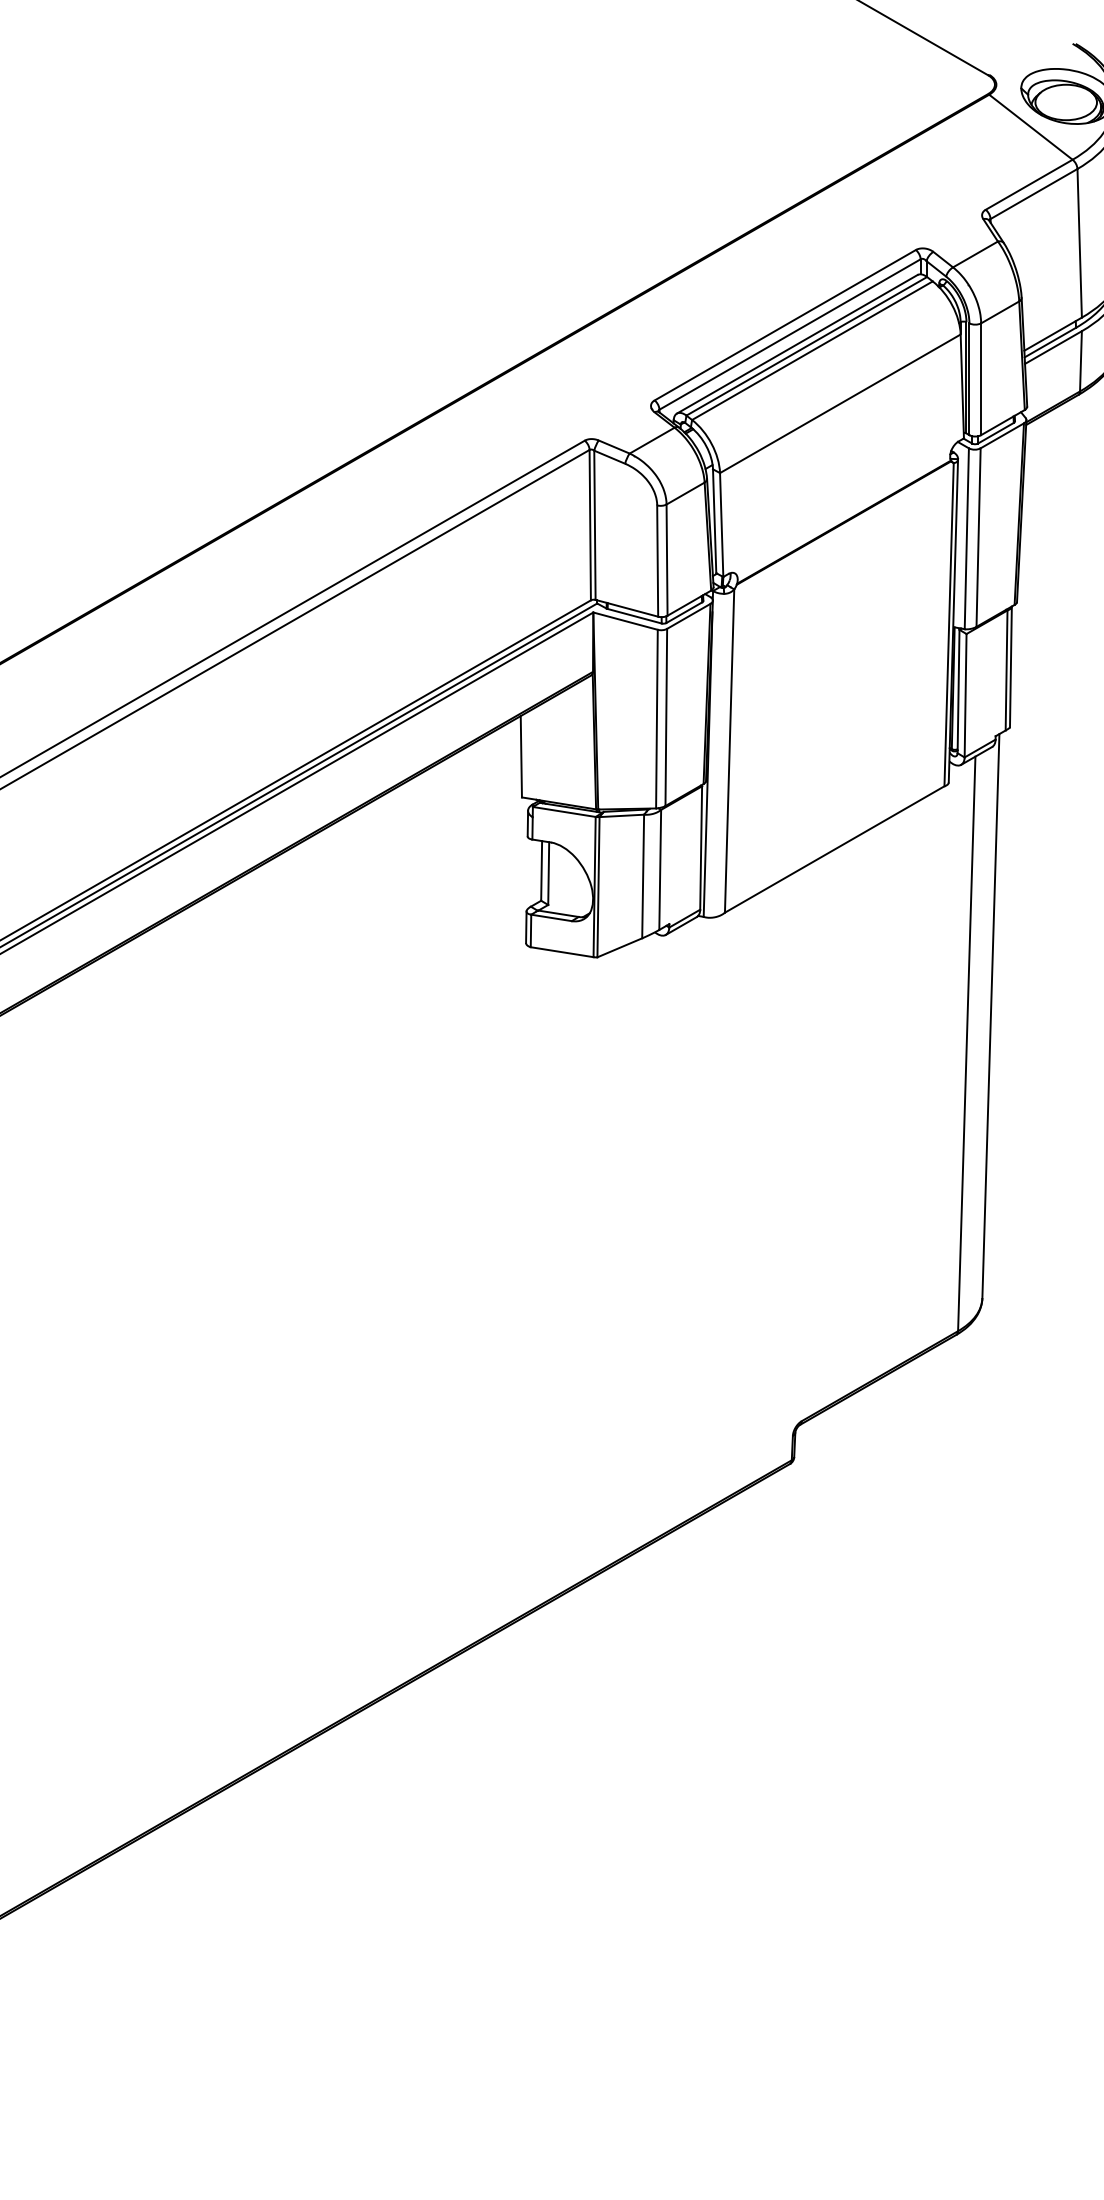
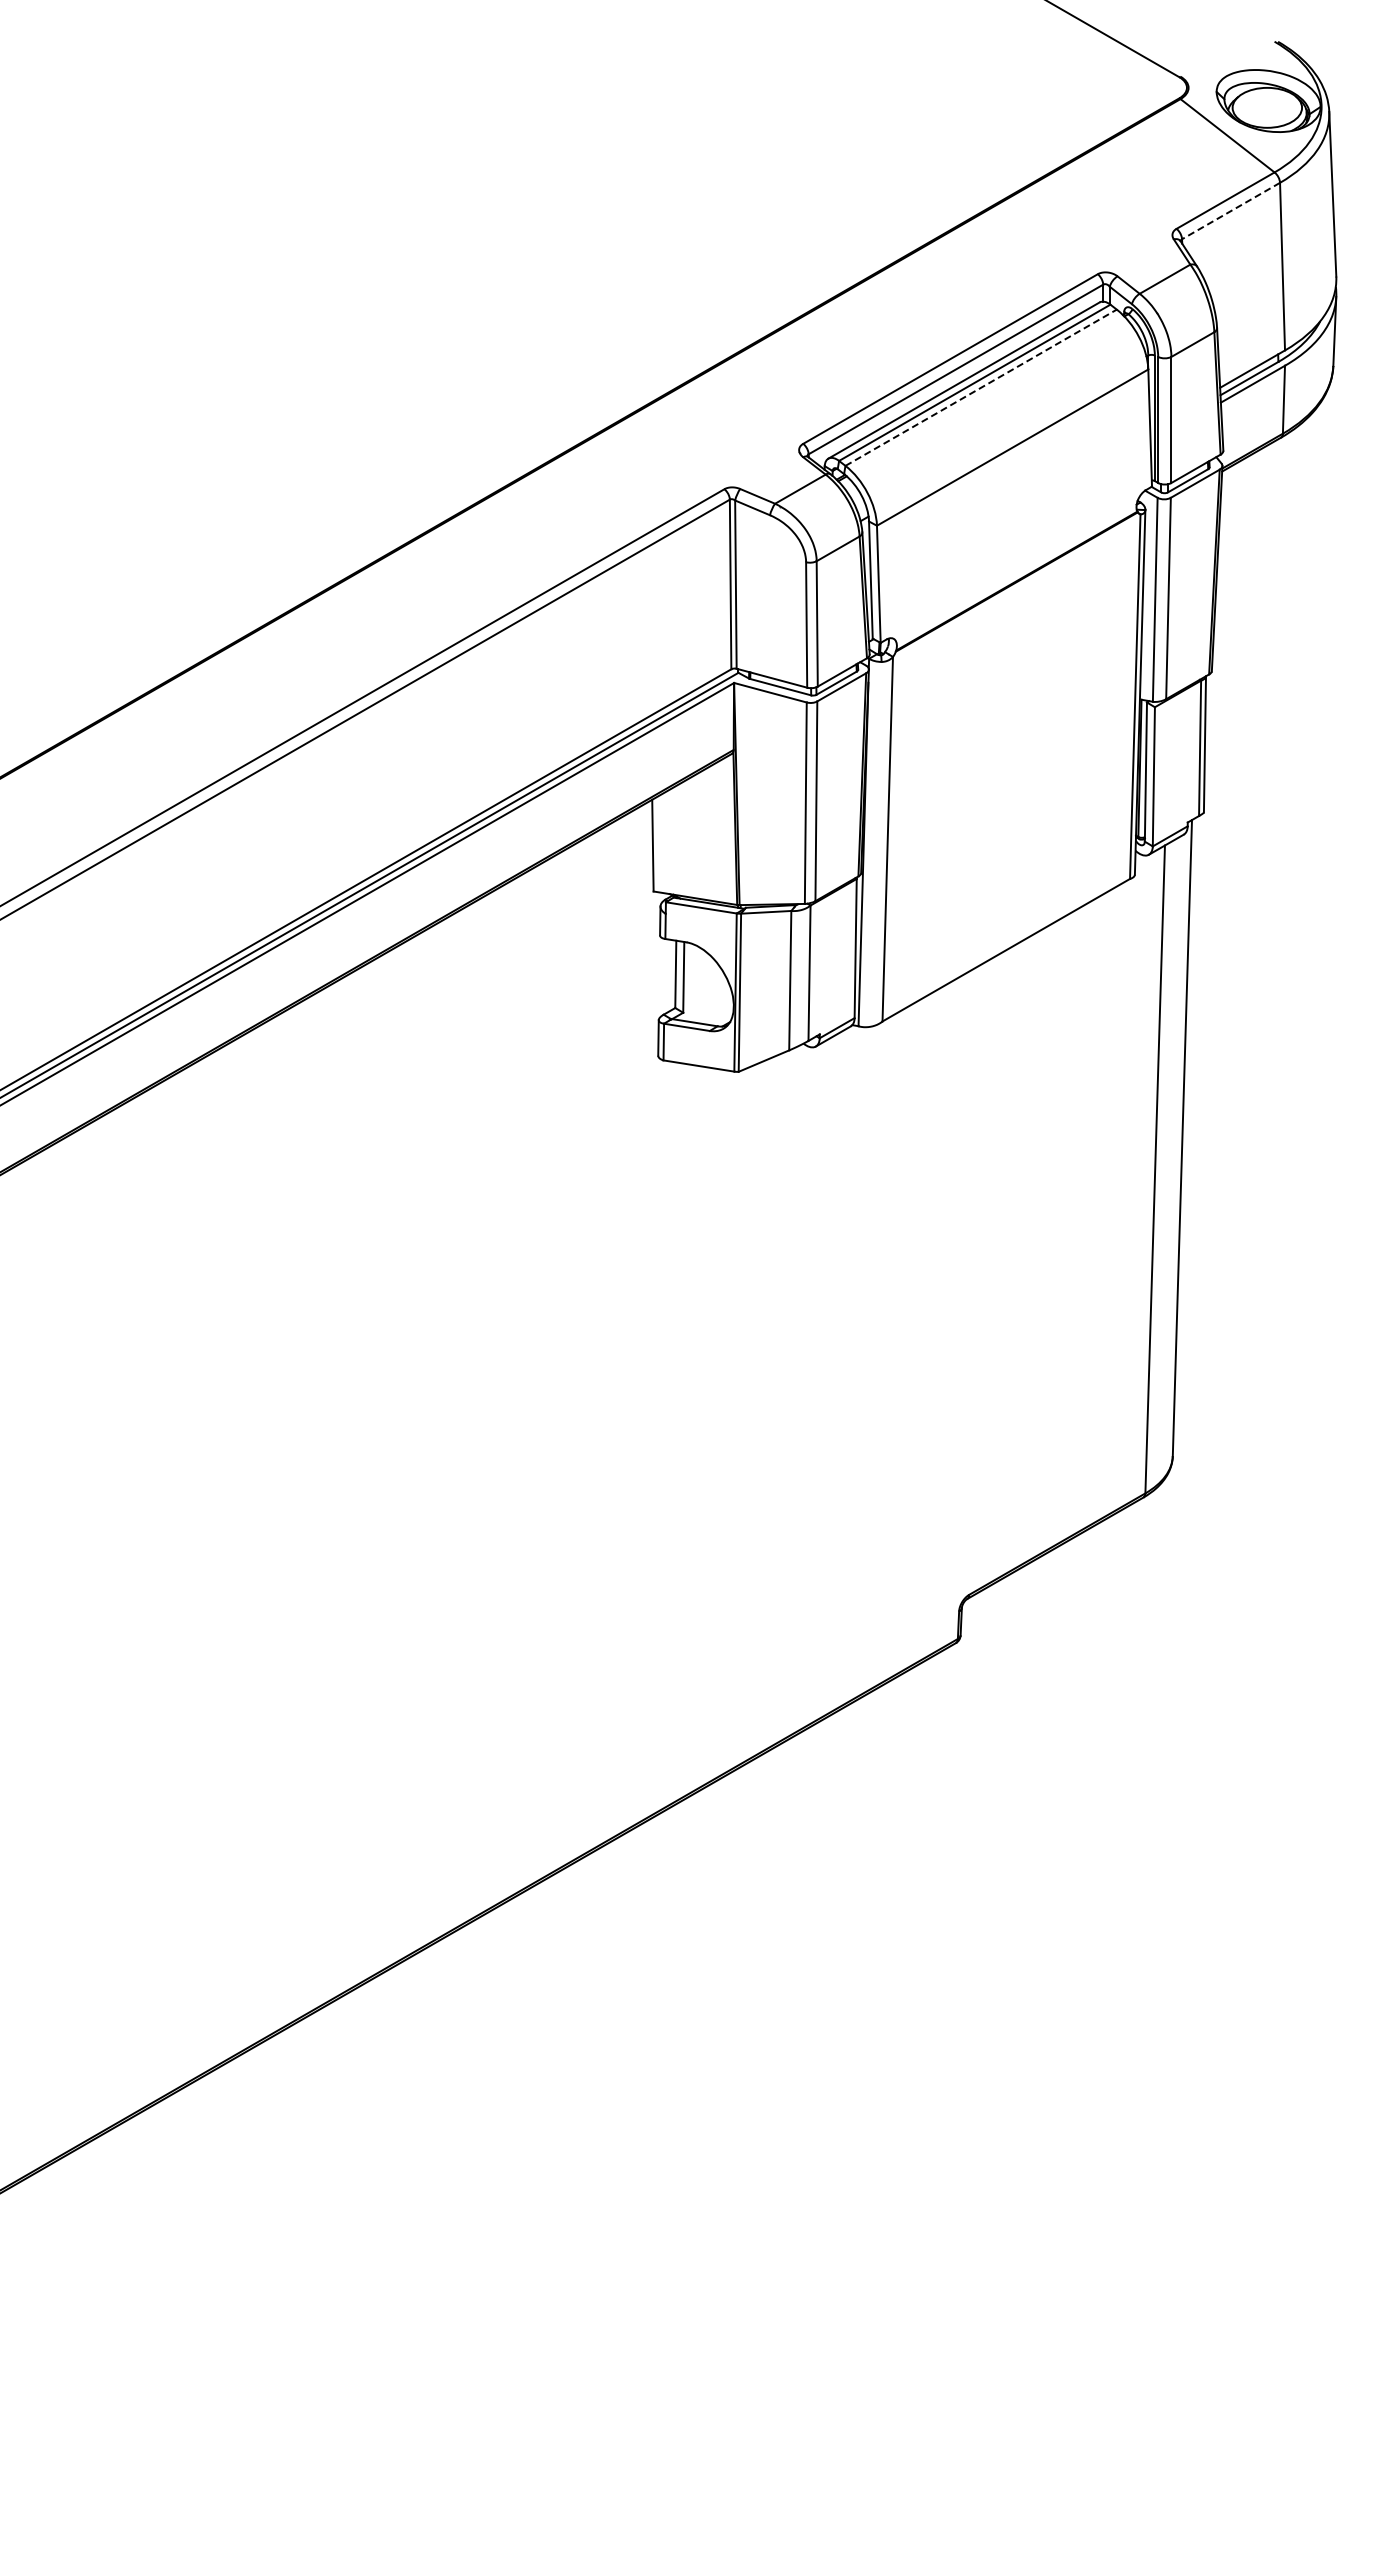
line: (1034, 194) -> (1231, 211), solid -> dashed
line: (812, 350) -> (981, 387), solid -> dashed

